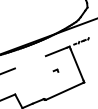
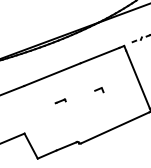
line: (30, 62) -> (52, 74), added
part: (34, 76) -> (59, 100), added

